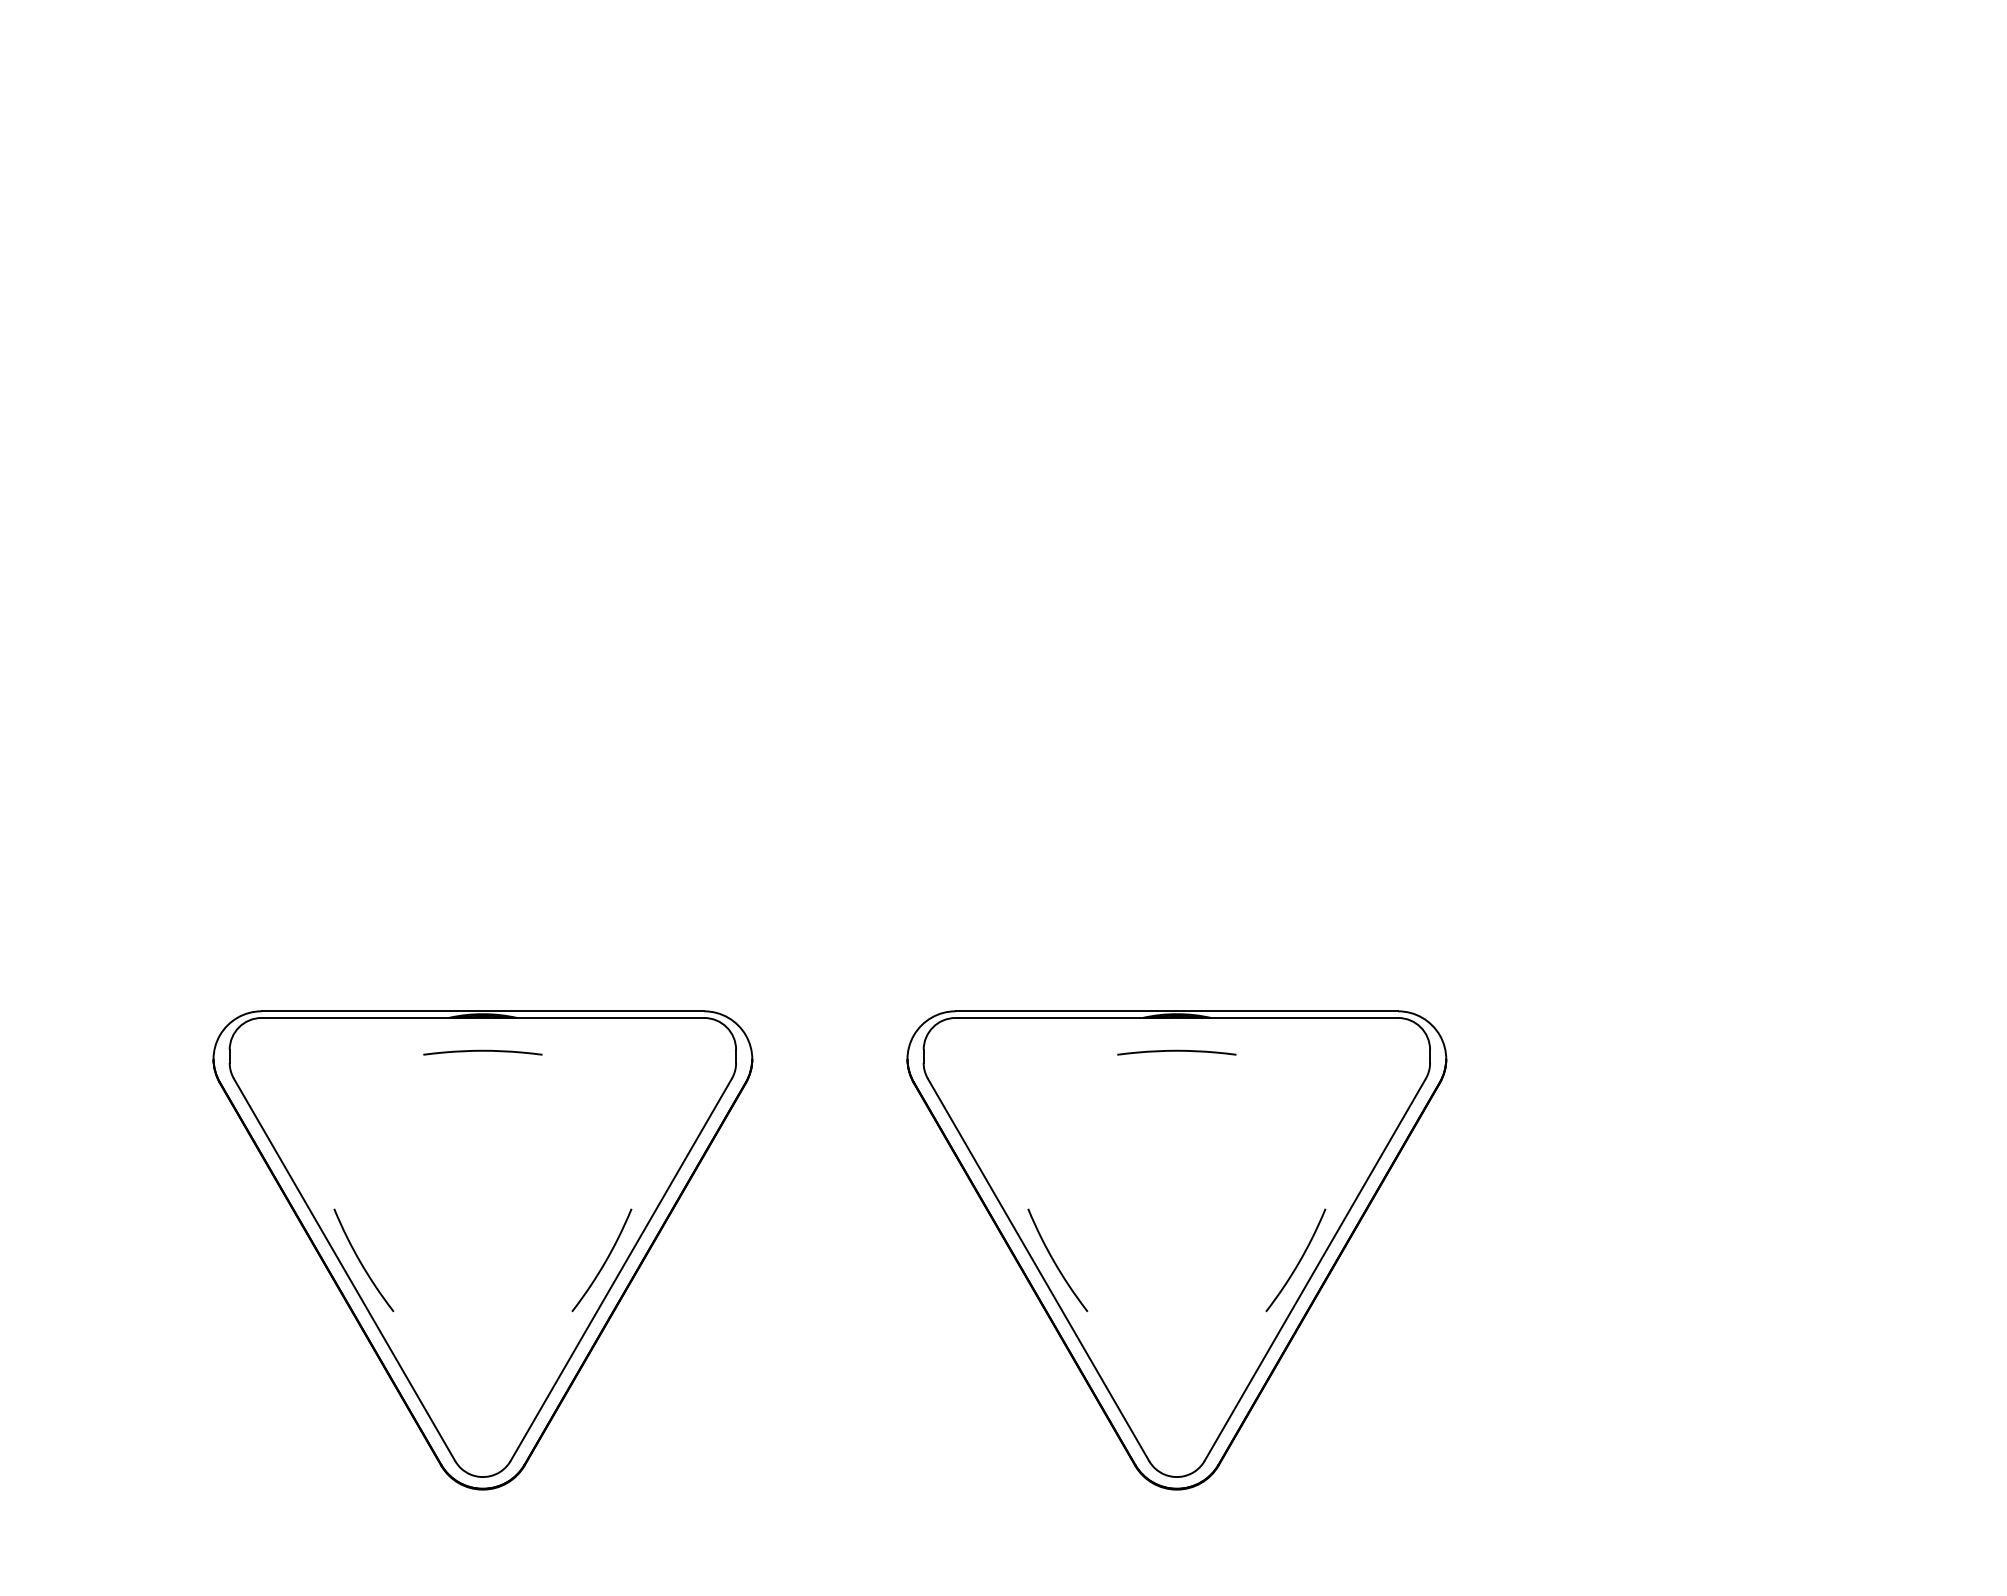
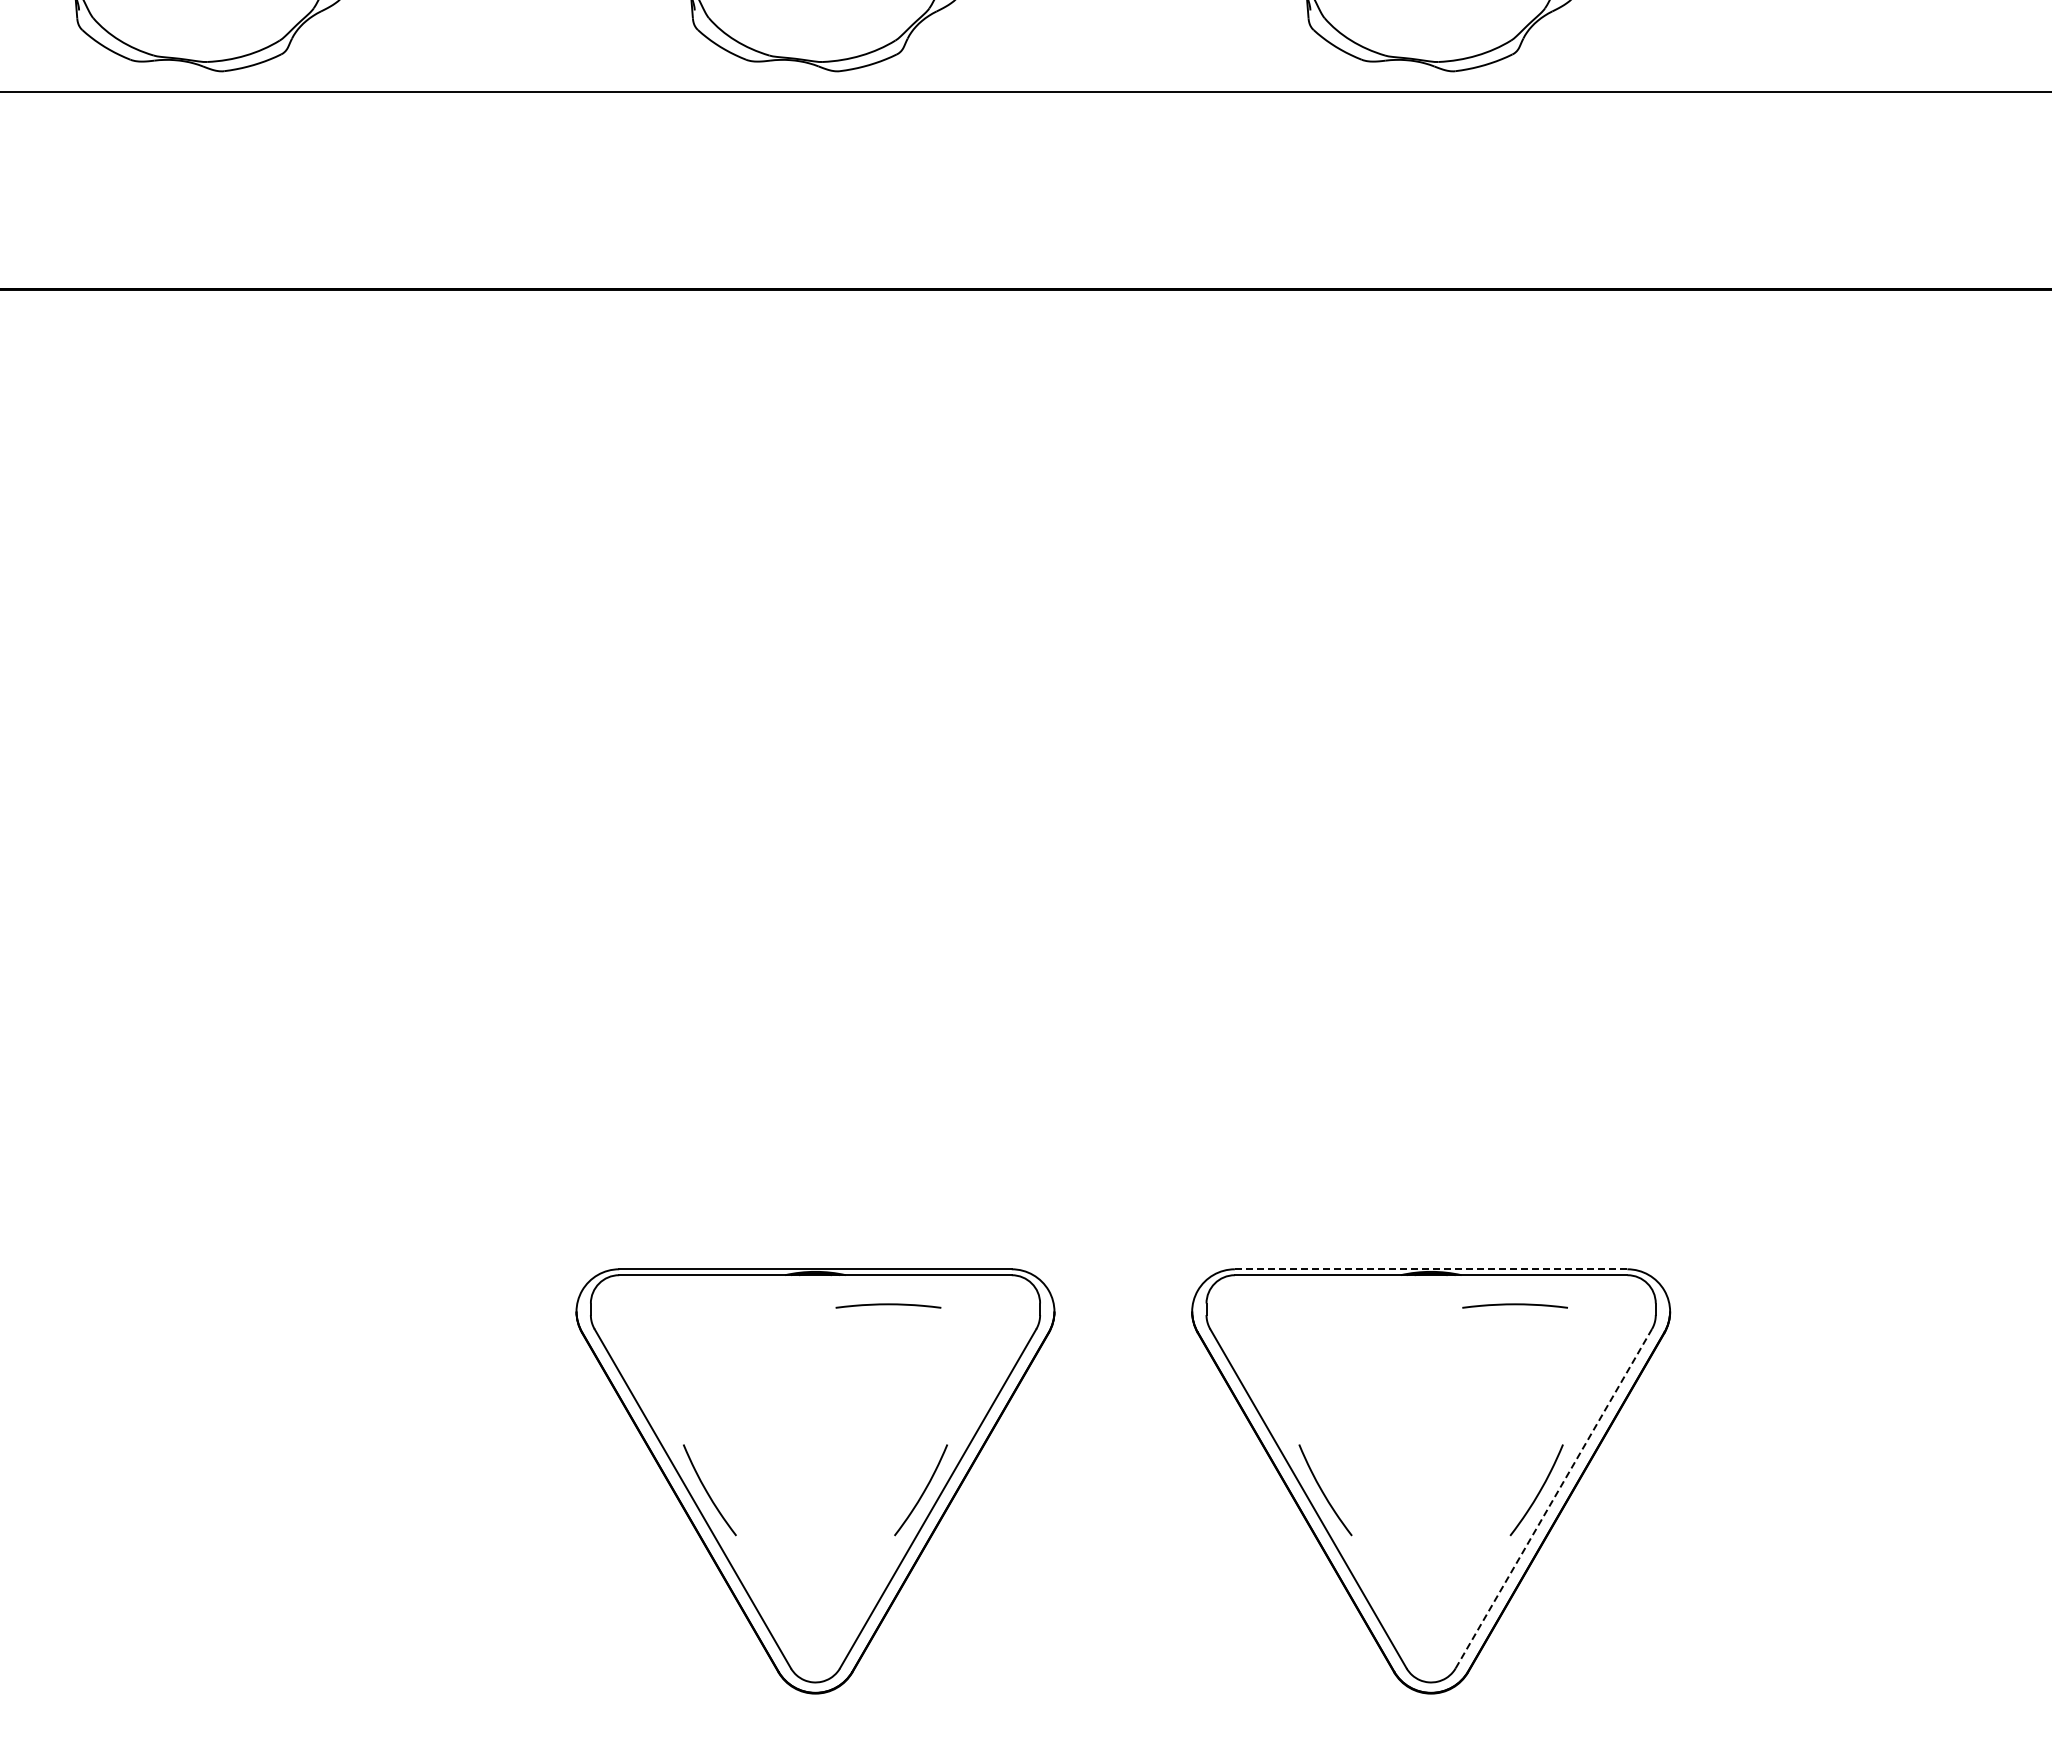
line: (1177, 1011) -> (1431, 1269), solid -> dashed
curve: (482, 1052) -> (888, 1305), moved
curve: (1176, 1052) -> (1514, 1305), moved
line: (1314, 1269) -> (1553, 1498), solid -> dashed

